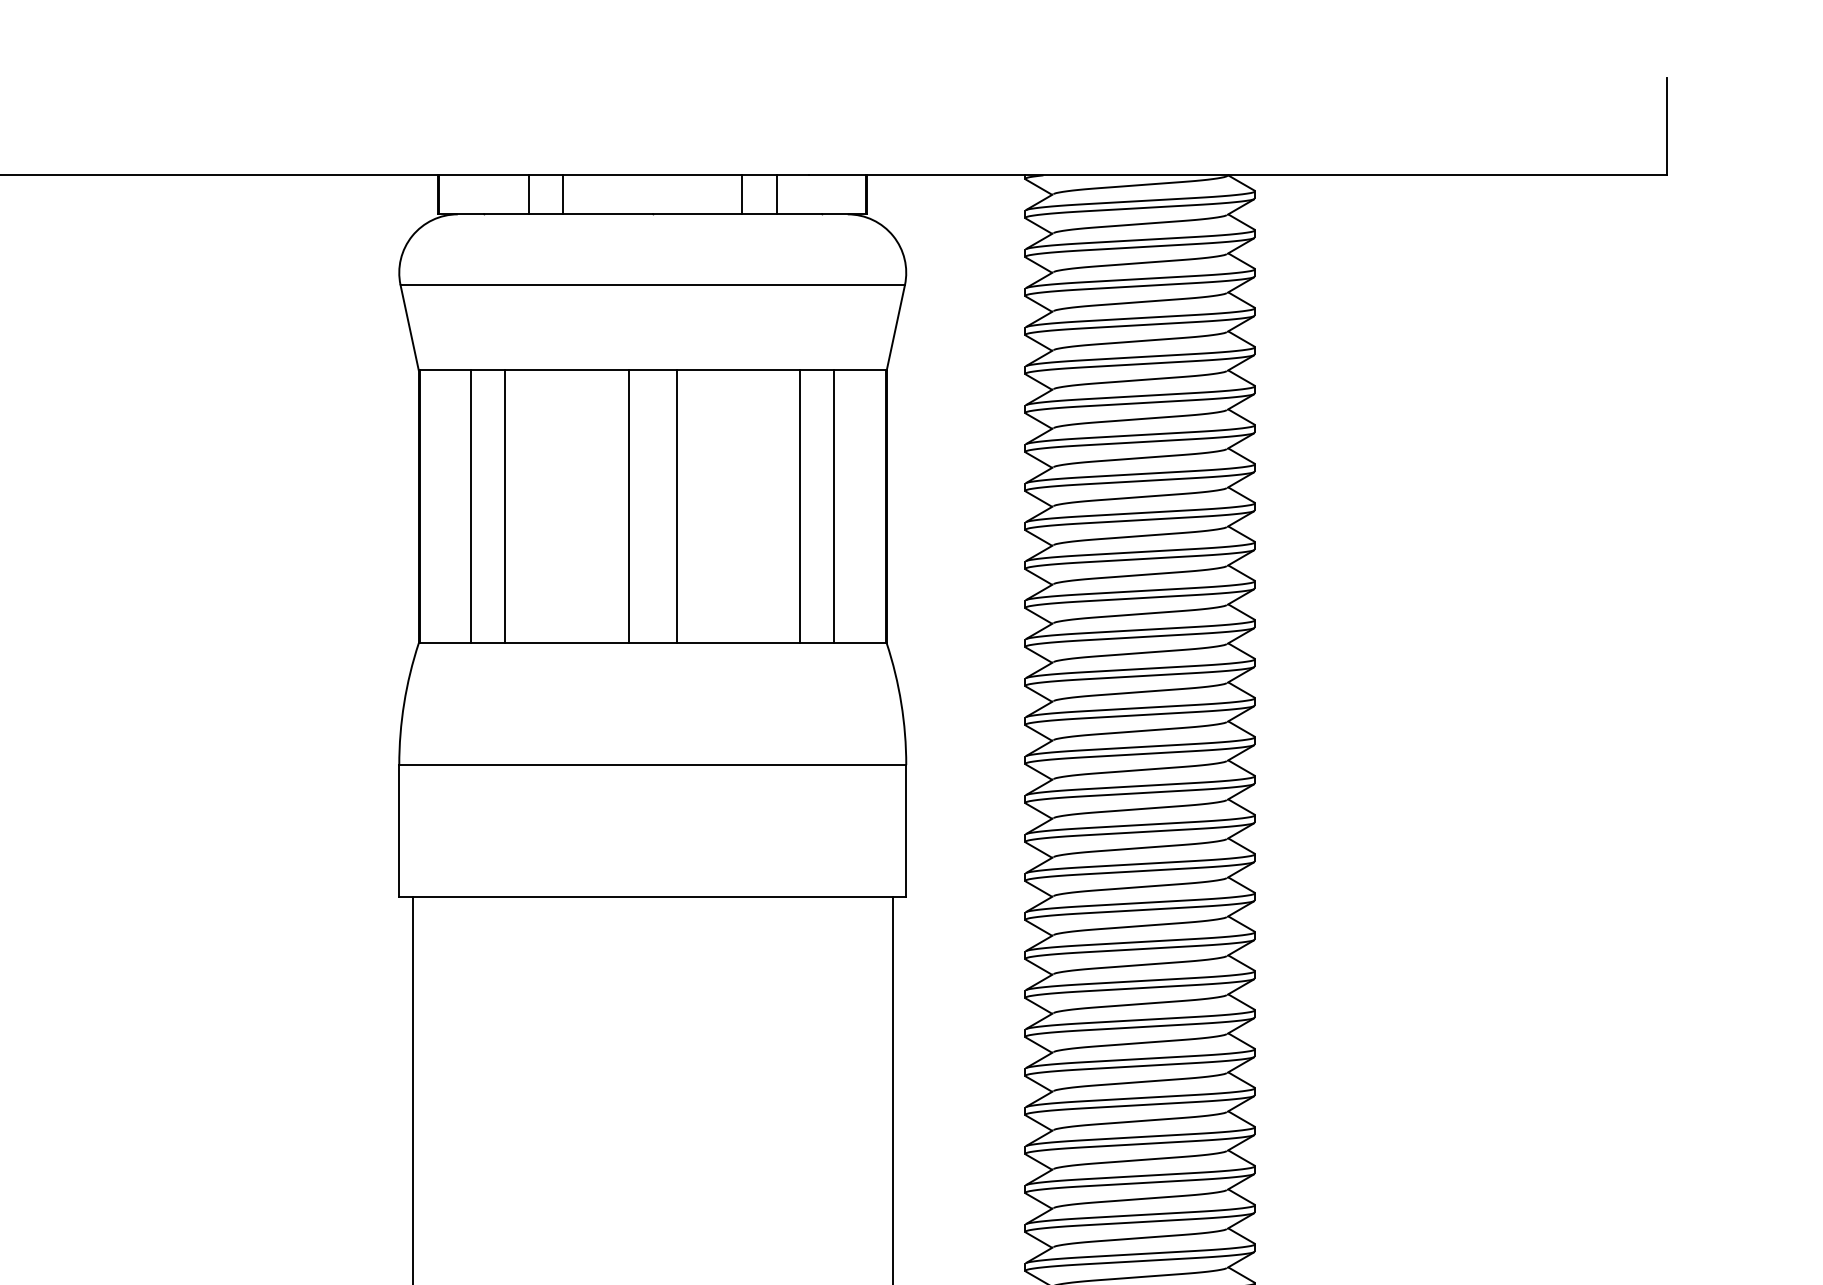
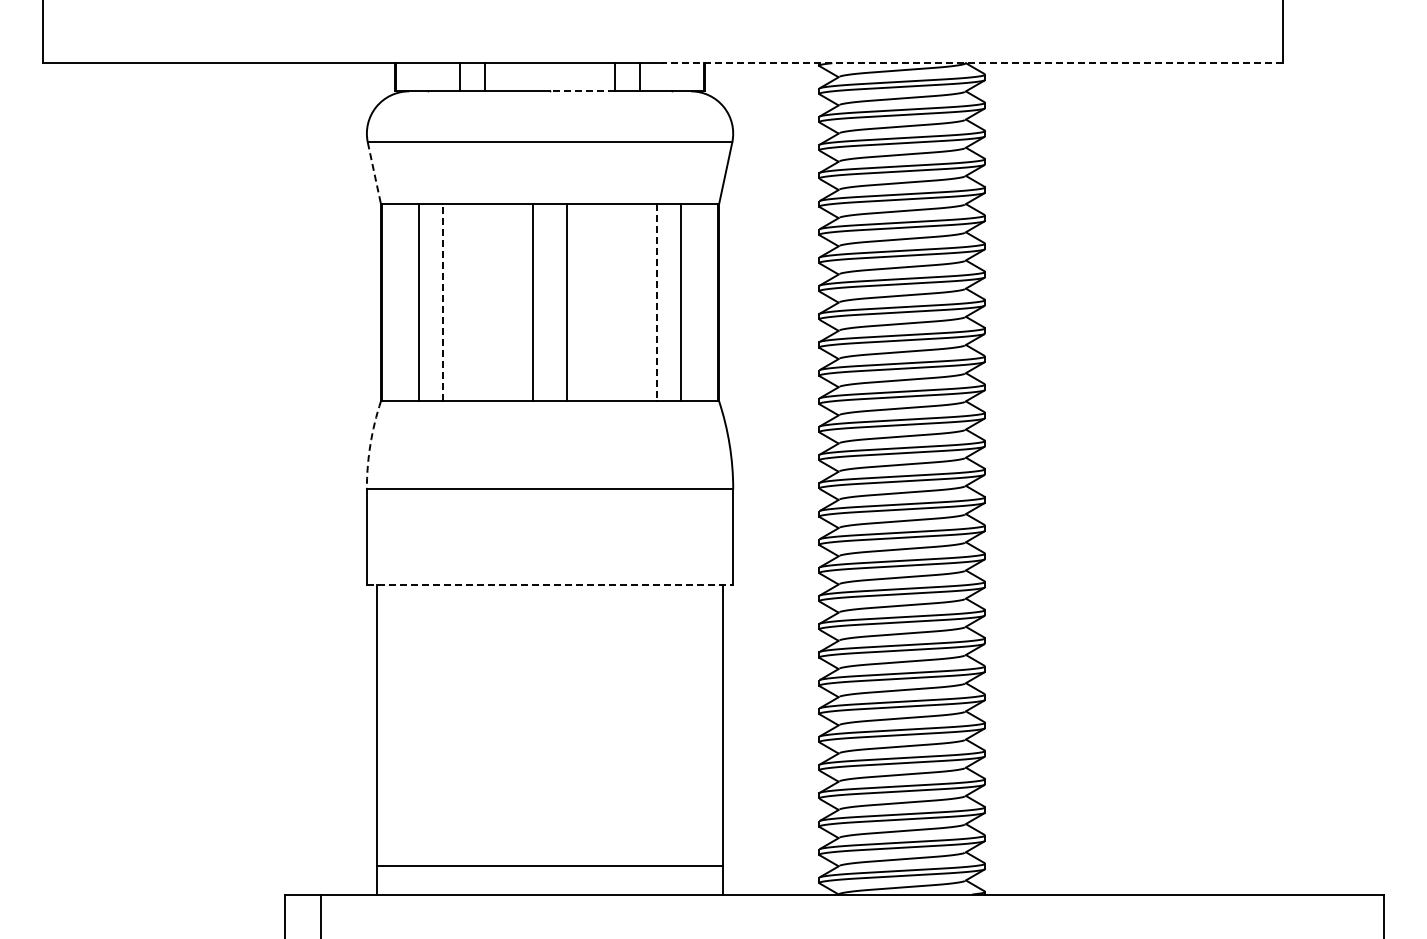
line: (1237, 175) -> (972, 63), solid -> dashed
line: (696, 214) -> (581, 91), solid -> dashed
line: (409, 328) -> (374, 173), solid -> dashed
line: (505, 506) -> (443, 302), solid -> dashed
line: (800, 506) -> (656, 302), solid -> dashed
arc: (404, 703) -> (370, 444), solid -> dashed
line: (653, 896) -> (550, 584), solid -> dashed

